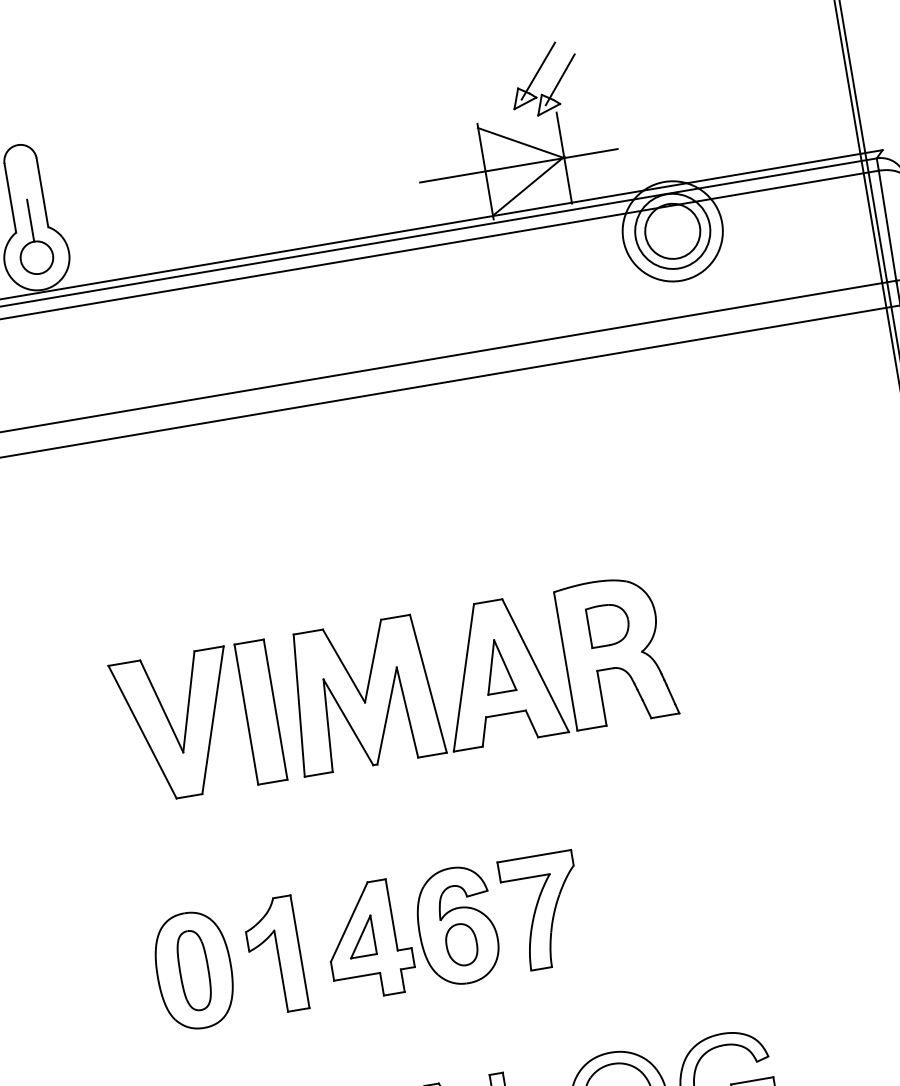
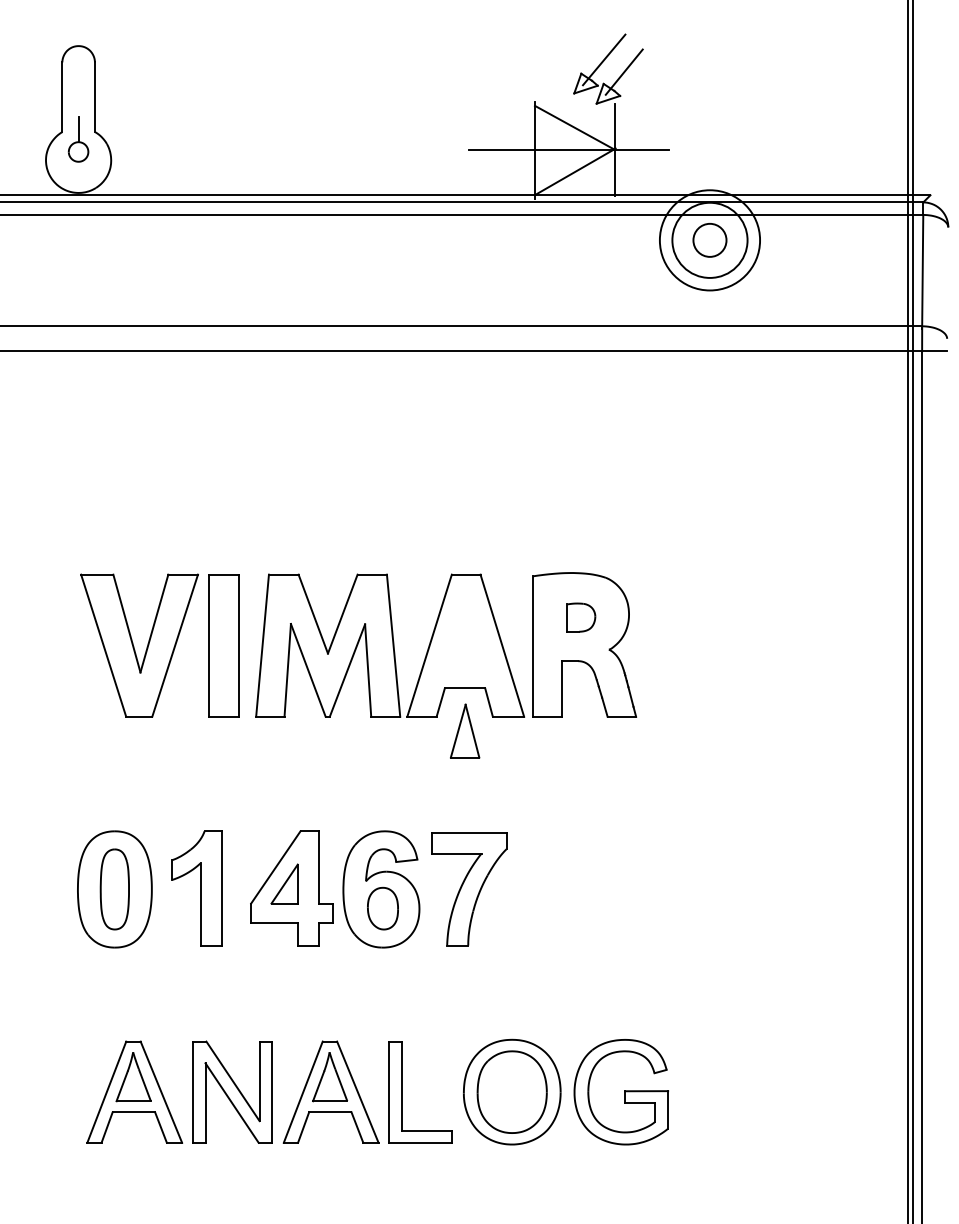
circle: (672, 230) -> (709, 239), size x0.6
part: (33, 237) -> (78, 139), size x0.6
part: (608, 624) -> (581, 617), size x0.7
part: (498, 665) -> (465, 730), moved

